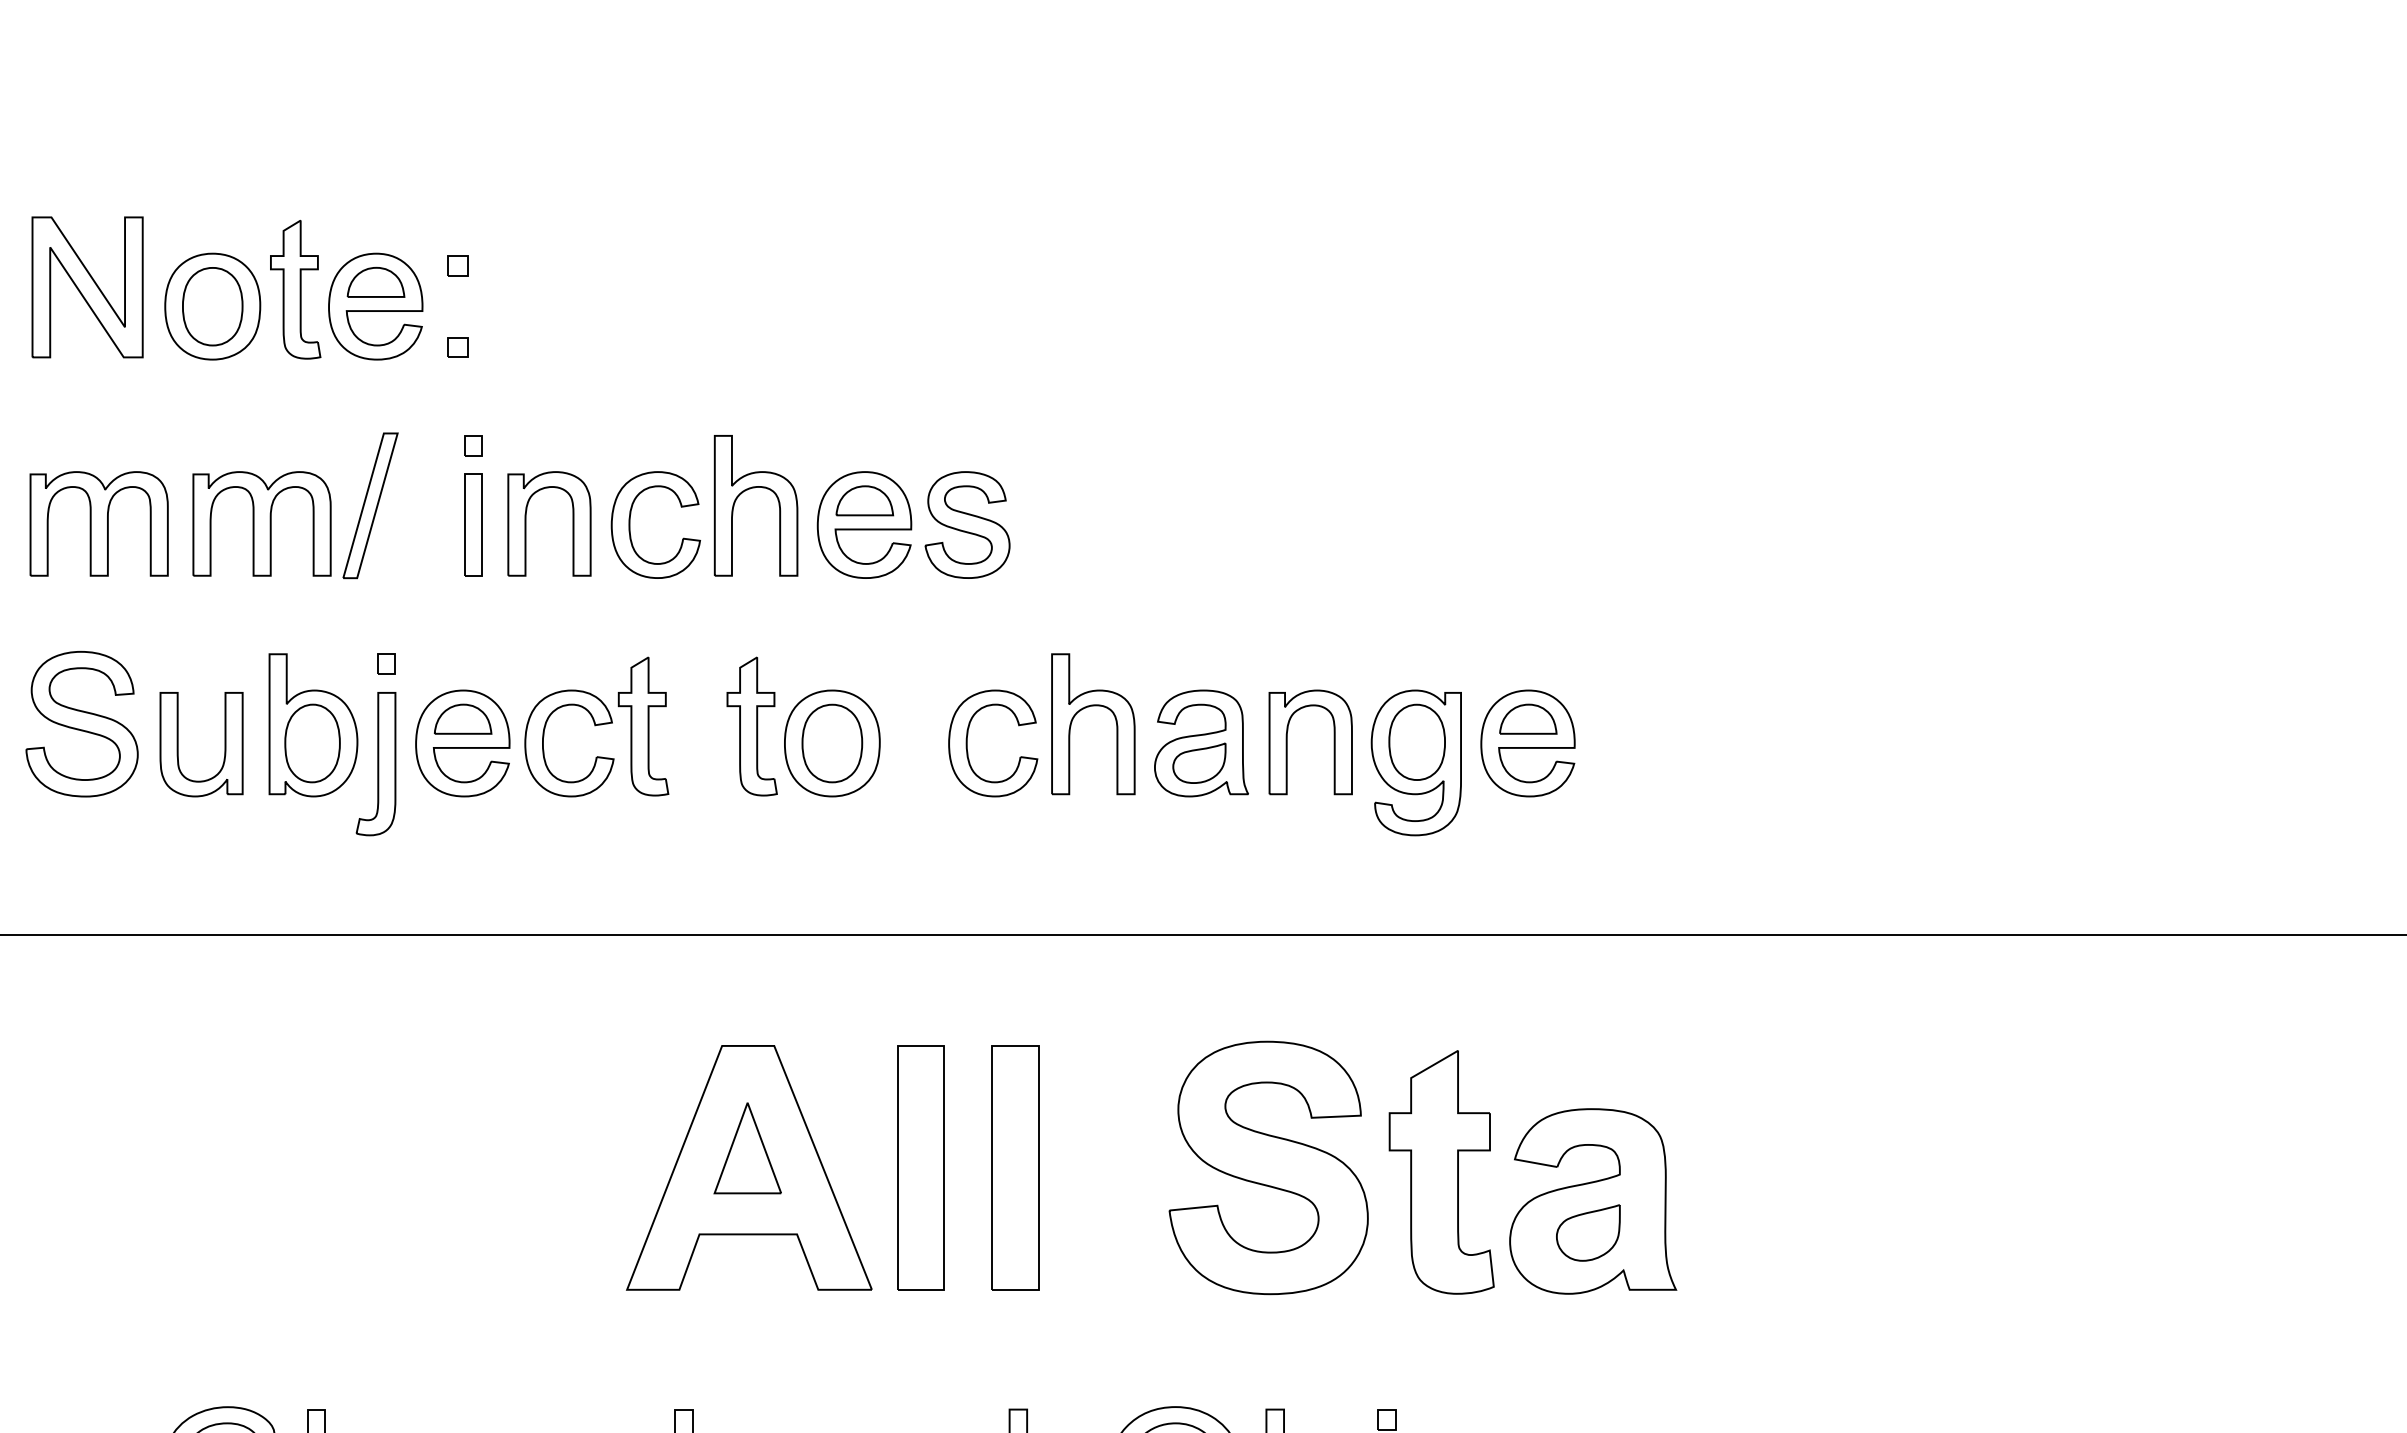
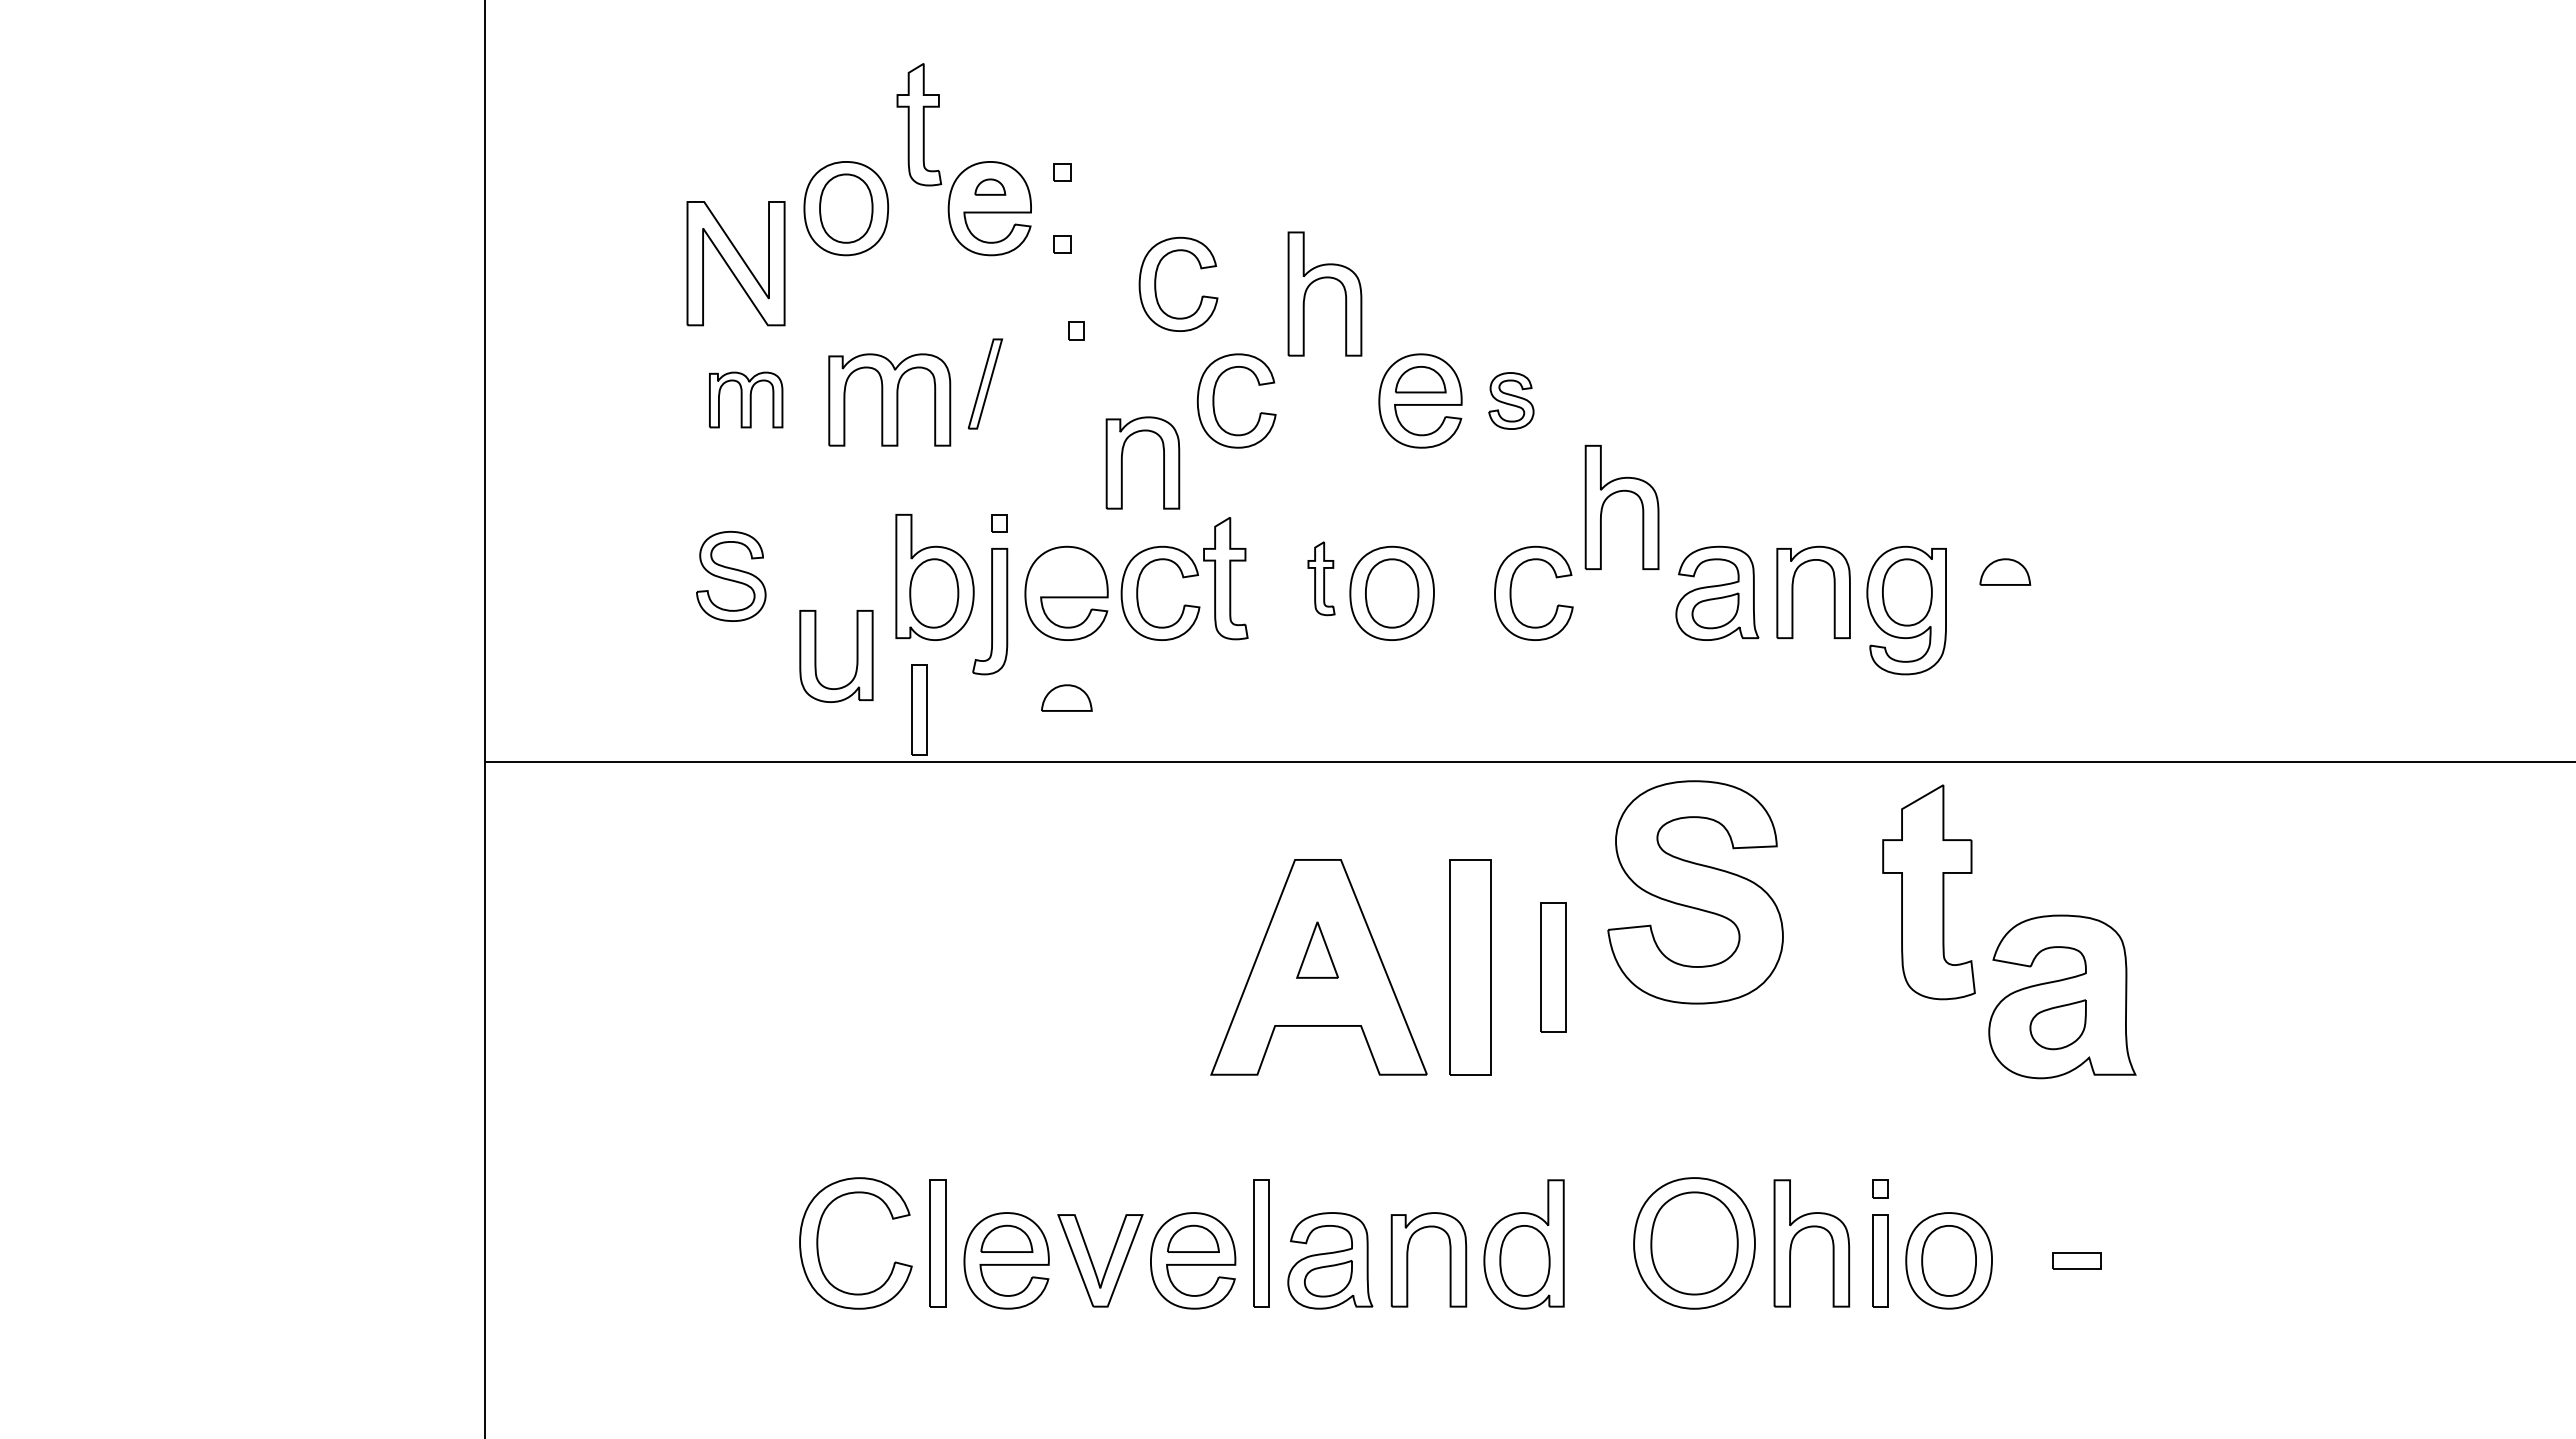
part: (376, 281) -> (990, 186), size x0.6
part: (86, 287) -> (735, 263), moved
part: (295, 289) -> (919, 124), moved
part: (564, 391) -> (1156, 283), added
part: (752, 489) -> (1321, 279), moved
part: (370, 505) -> (985, 383), size x0.7
part: (98, 523) -> (745, 399), size x0.6
part: (526, 523) -> (1122, 462), moved
part: (474, 524) -> (919, 709), moved
part: (967, 524) -> (1511, 400), size x0.6
part: (1087, 708) -> (1616, 493), moved
part: (462, 718) -> (1066, 697), moved
part: (82, 724) -> (731, 576), size x0.7
part: (752, 726) -> (1321, 578), size x0.6
part: (1528, 742) -> (2005, 592), removed
part: (178, 744) -> (816, 656), moved
part: (747, 1147) -> (1317, 949), size x0.7
part: (1015, 1168) -> (1553, 967), size x0.6
part: (1268, 1168) -> (1695, 892), moved
part: (1441, 1172) -> (1928, 892), moved

